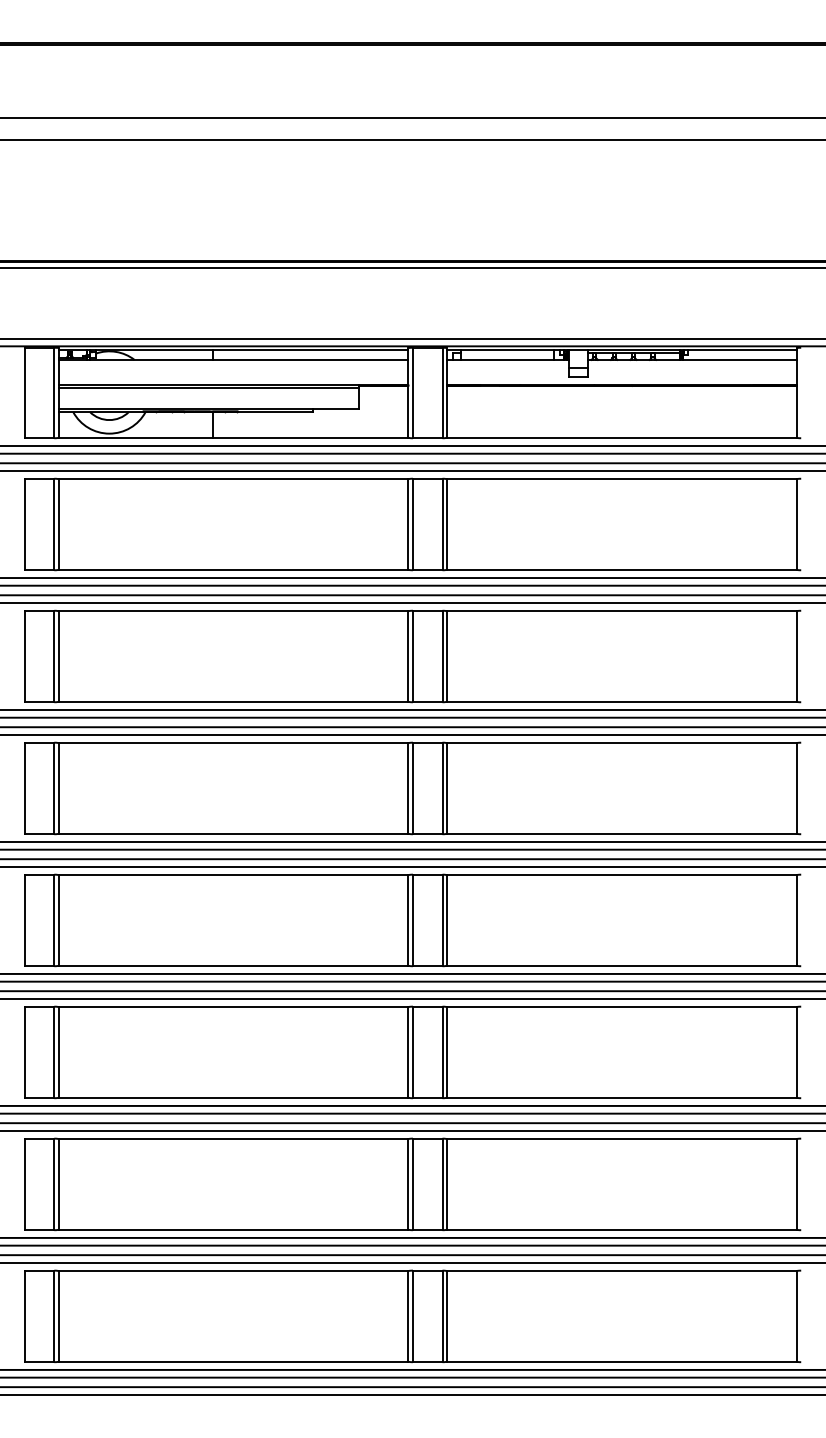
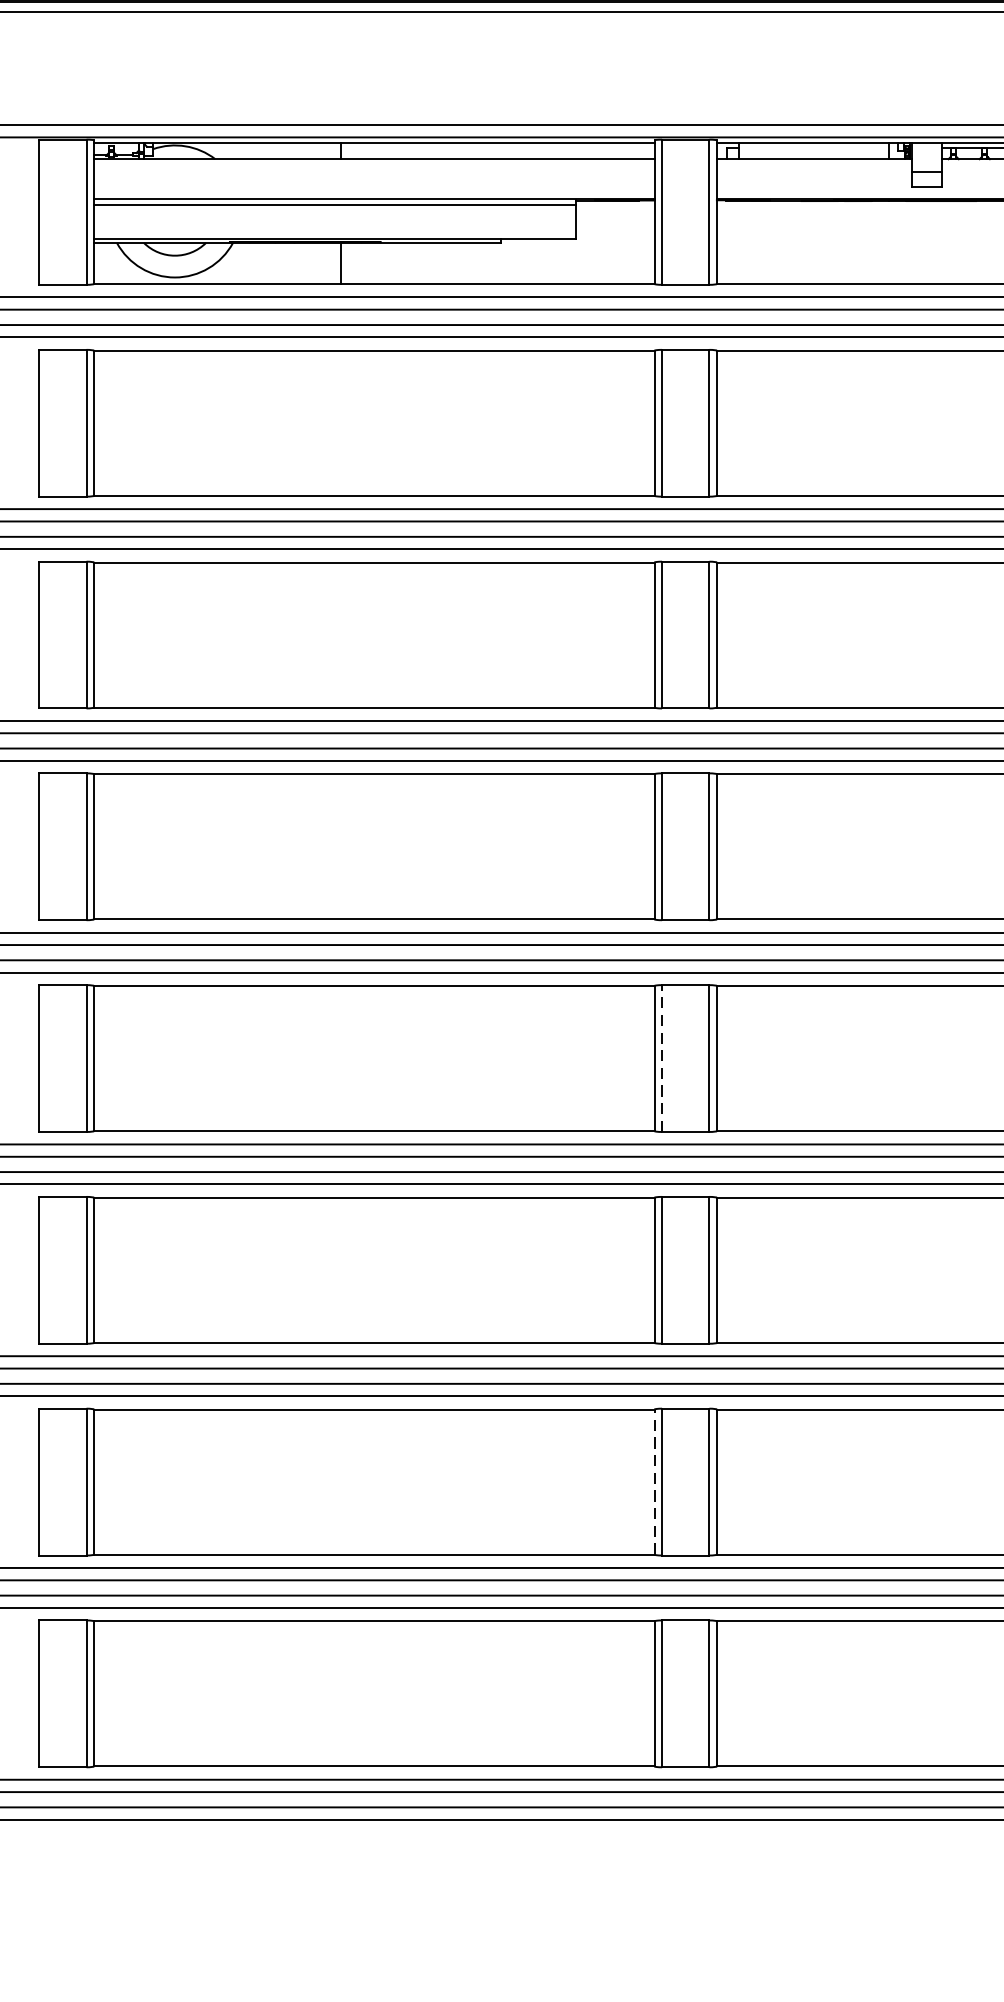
line: (413, 920) -> (662, 1058), solid -> dashed
line: (408, 1183) -> (654, 1480), solid -> dashed

